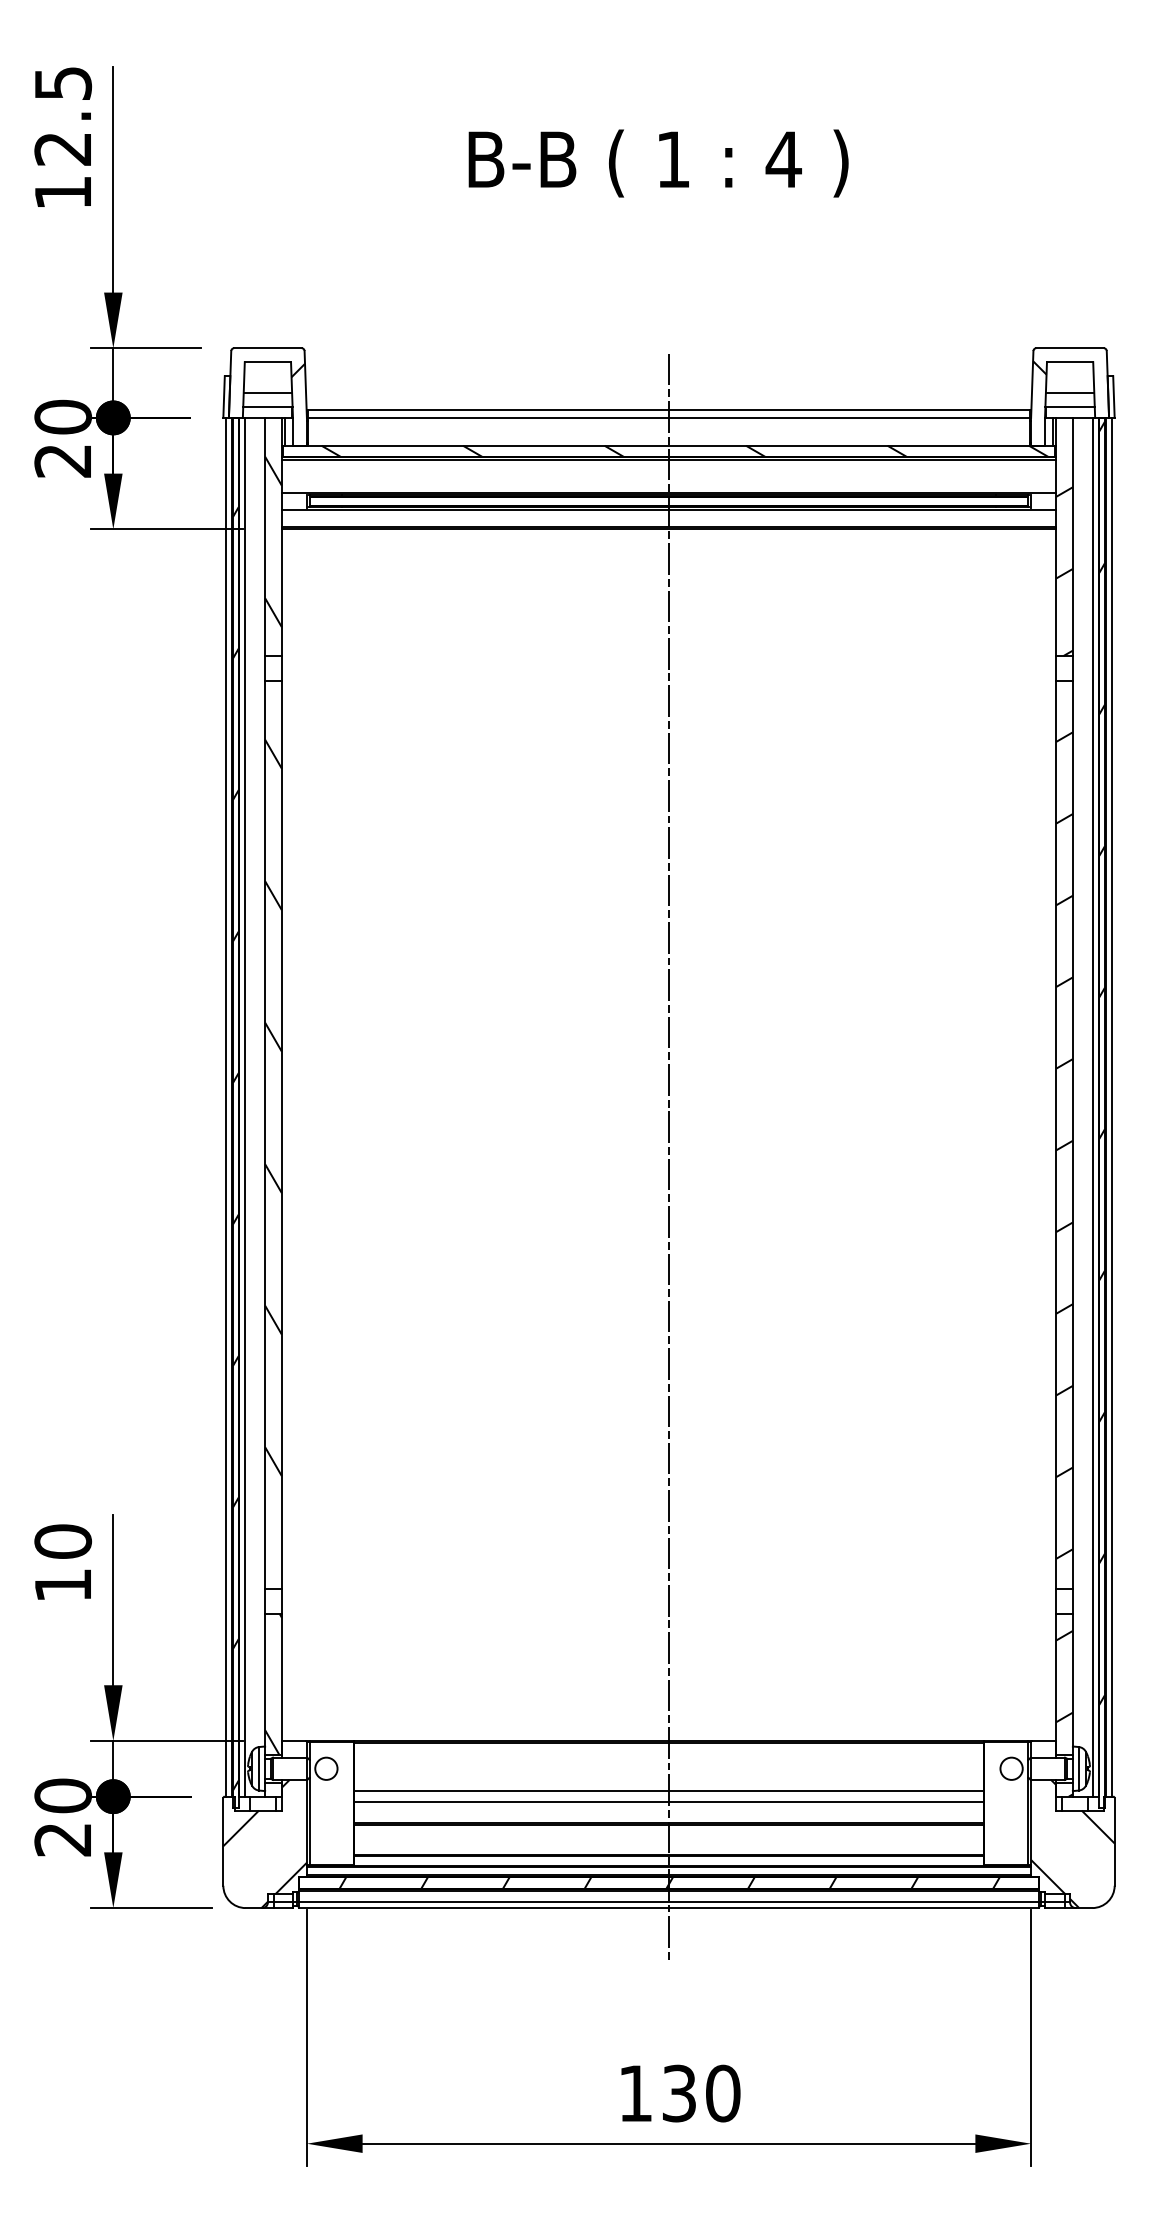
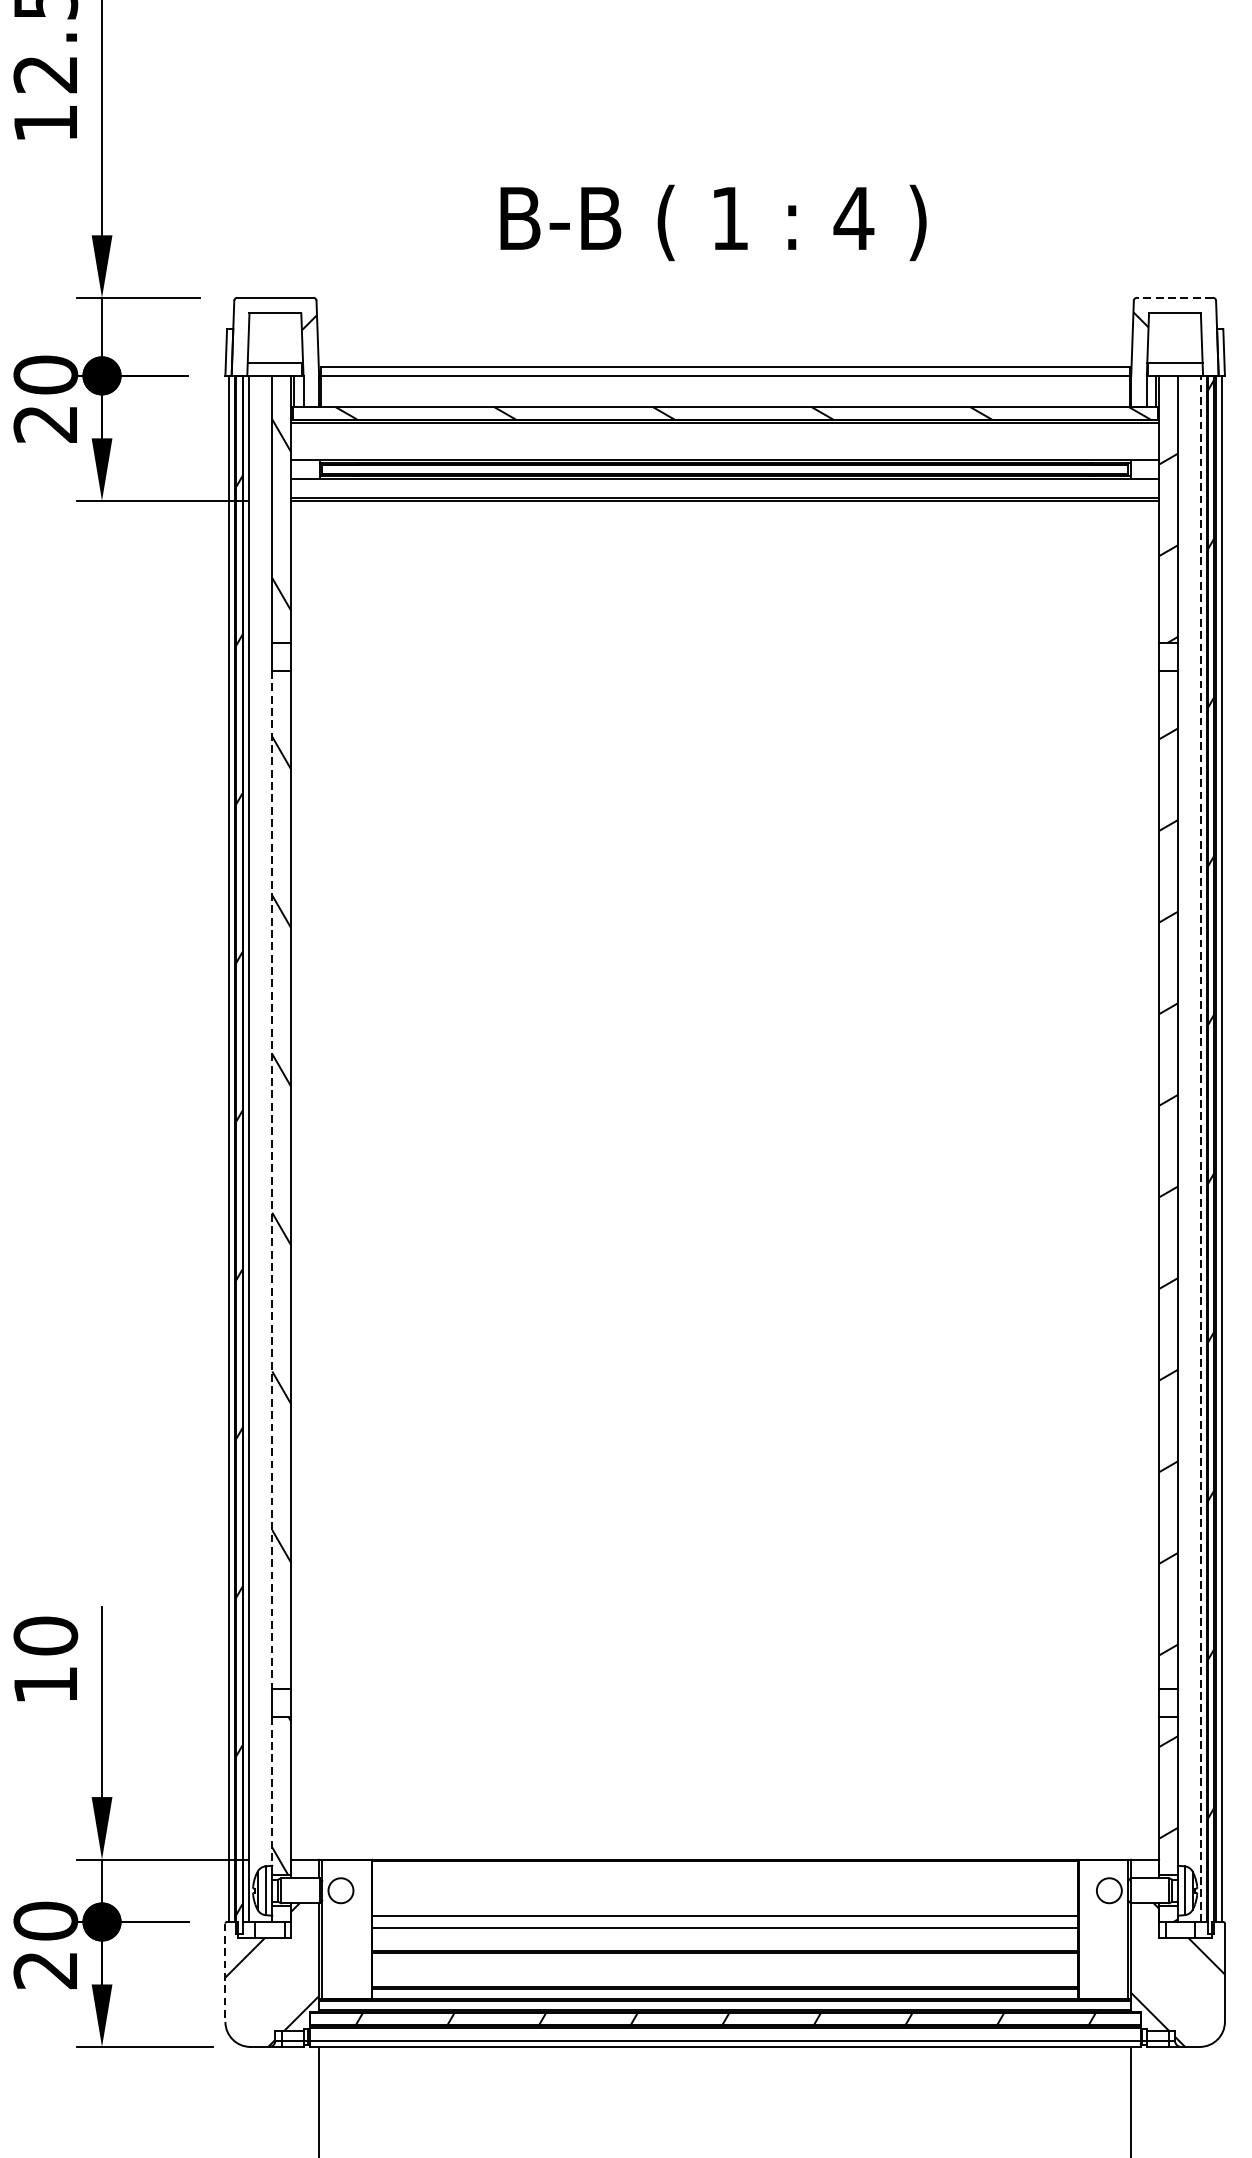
text: (658, 163) -> (713, 222), moved
line: (1070, 348) -> (1175, 298), solid -> dashed
line: (267, 392) -> (274, 347), removed
line: (1069, 392) -> (1174, 347), removed
line: (1093, 1106) -> (1201, 1148), solid -> dashed
line: (265, 1135) -> (272, 1180), solid -> dashed
line: (669, 1158) -> (725, 1206), removed
line: (265, 1680) -> (272, 1791), solid -> dashed
line: (223, 1841) -> (225, 1972), solid -> dashed

